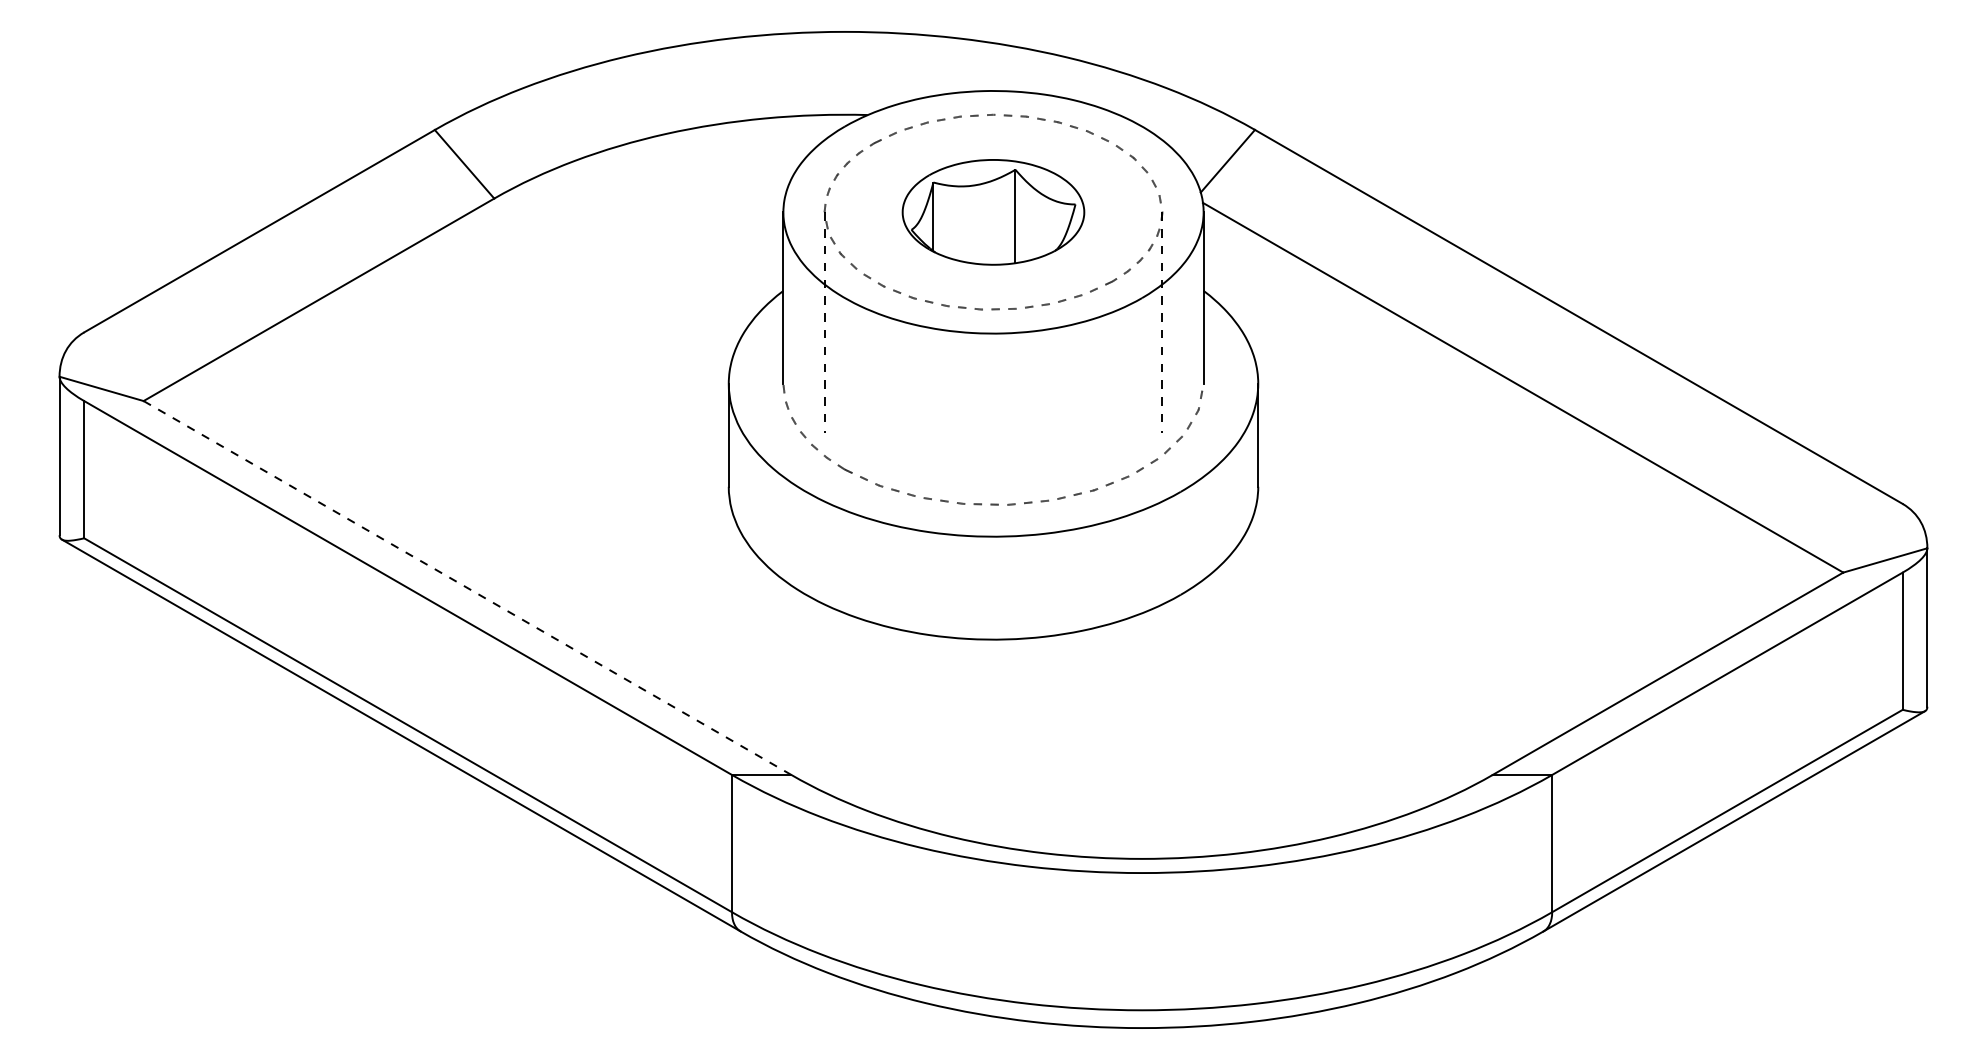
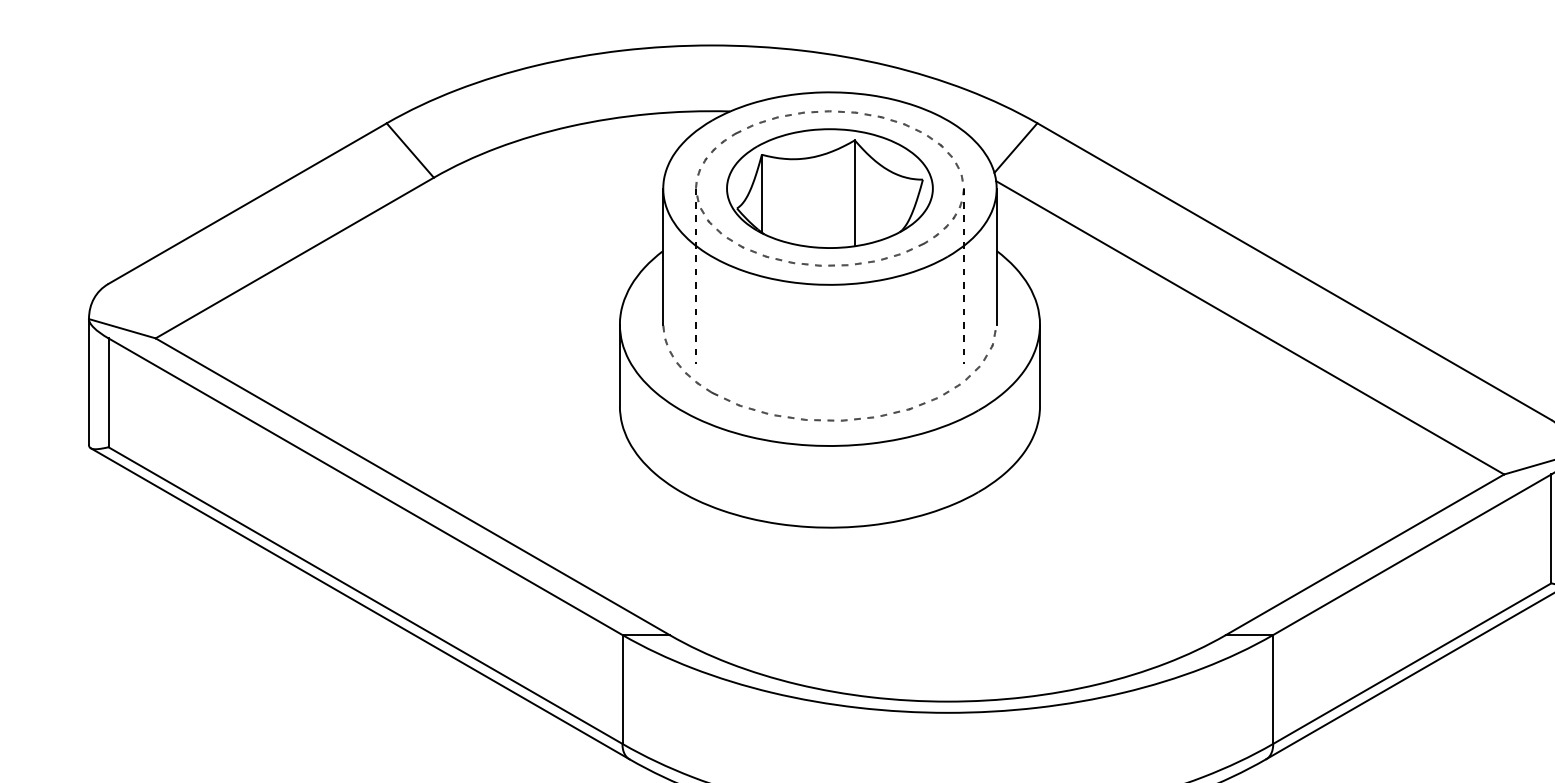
part: (993, 212) -> (829, 188), size x1.43
line: (467, 588) -> (412, 487), dashed -> solid

